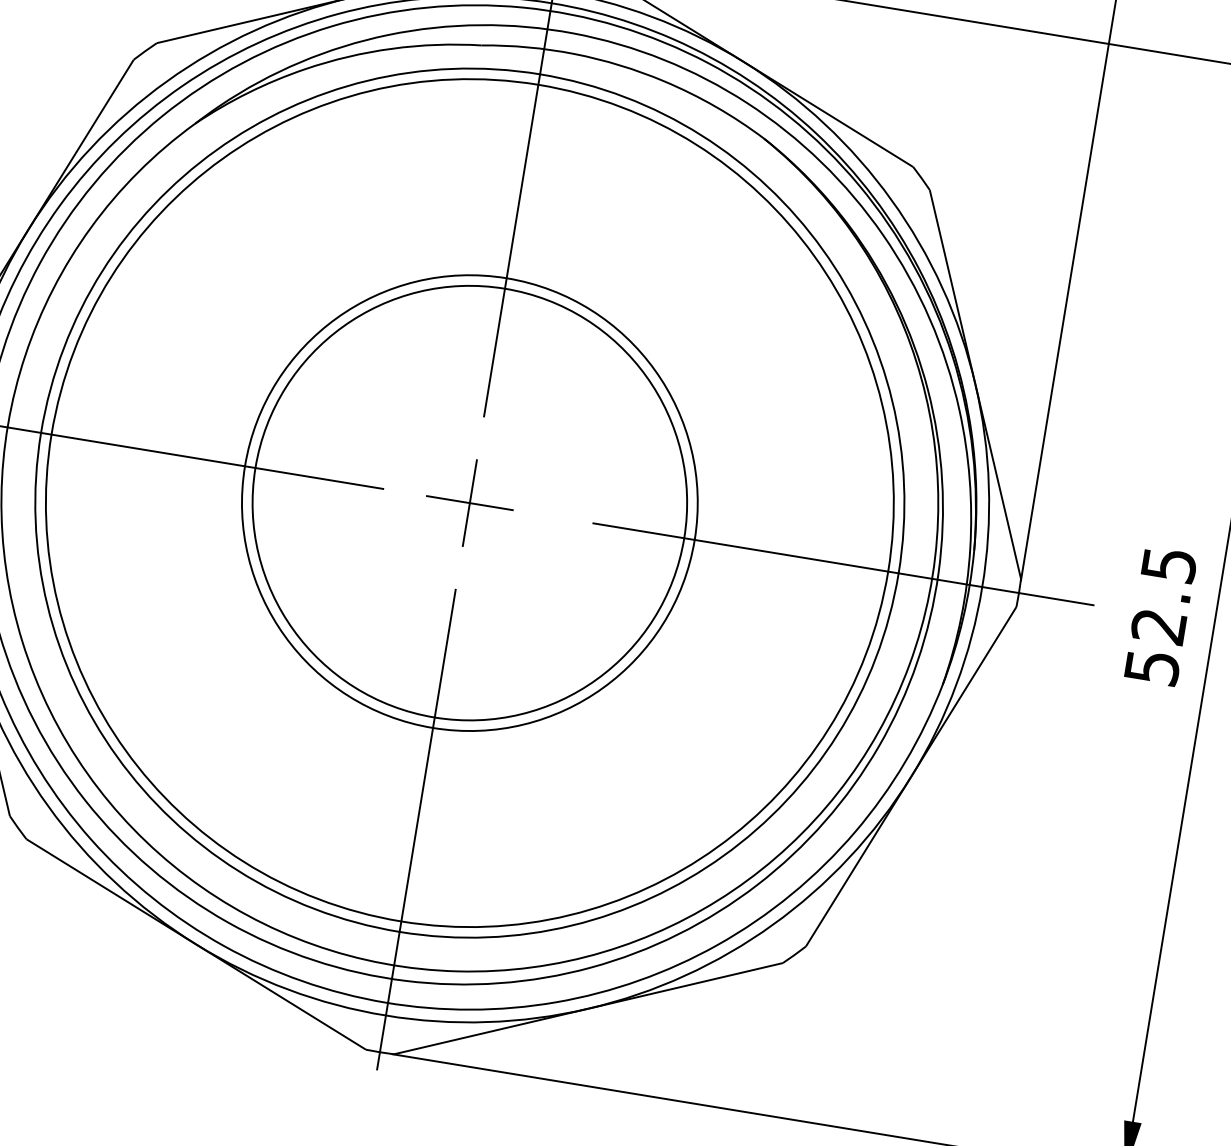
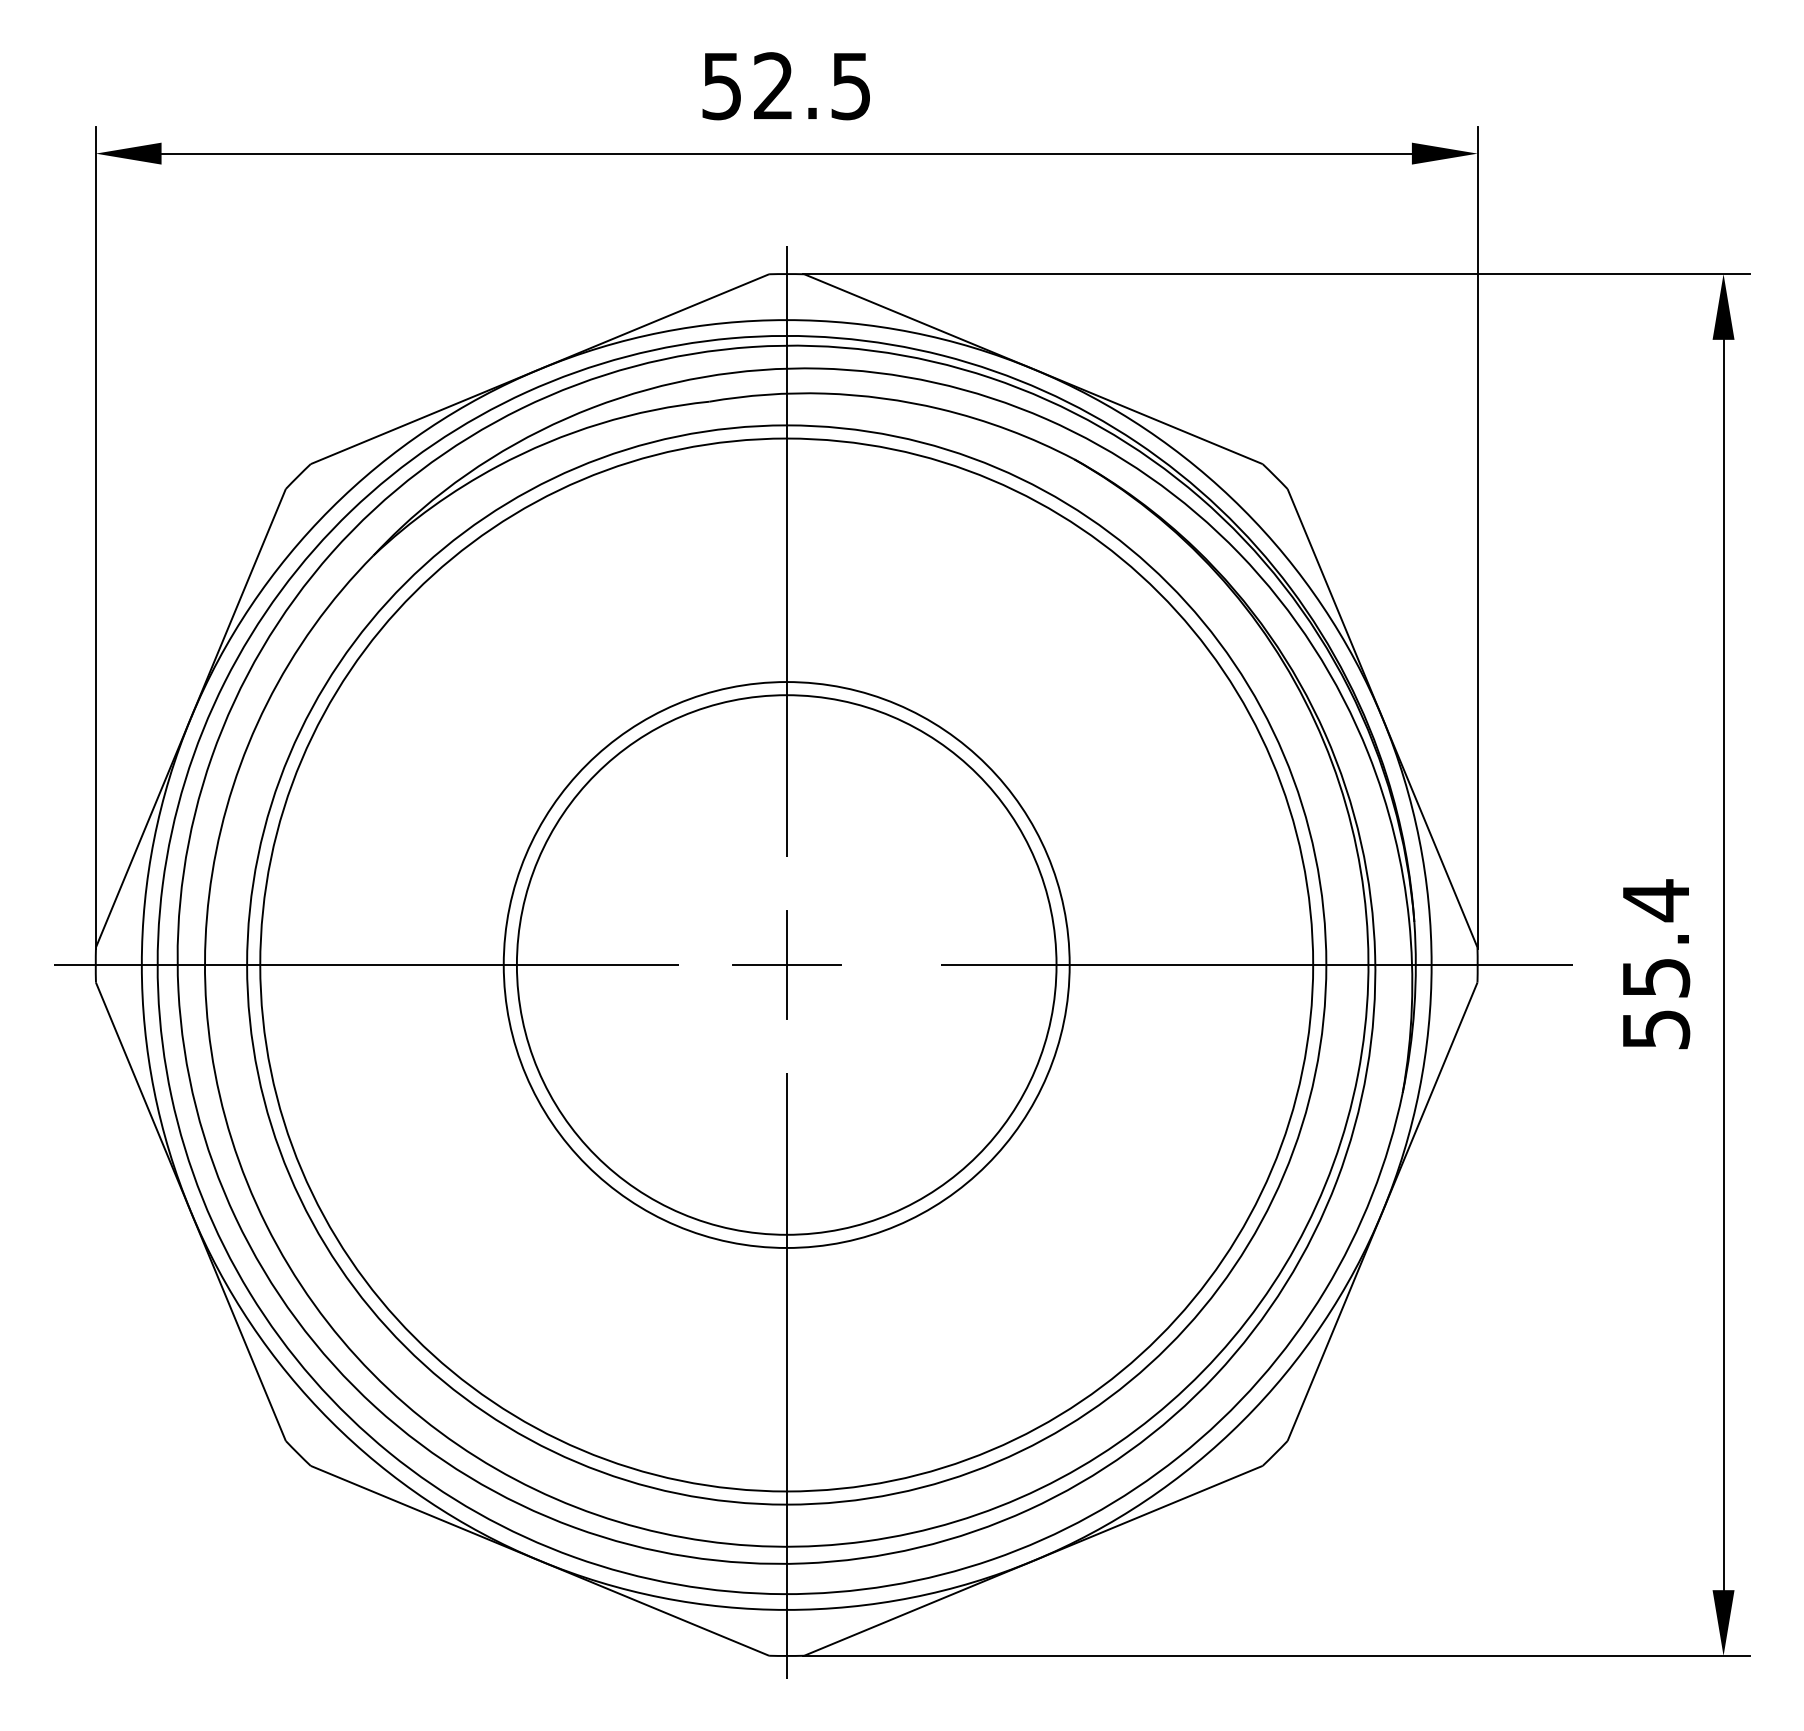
text: (1164, 595) -> (1656, 938), 52.5 -> 55.4

